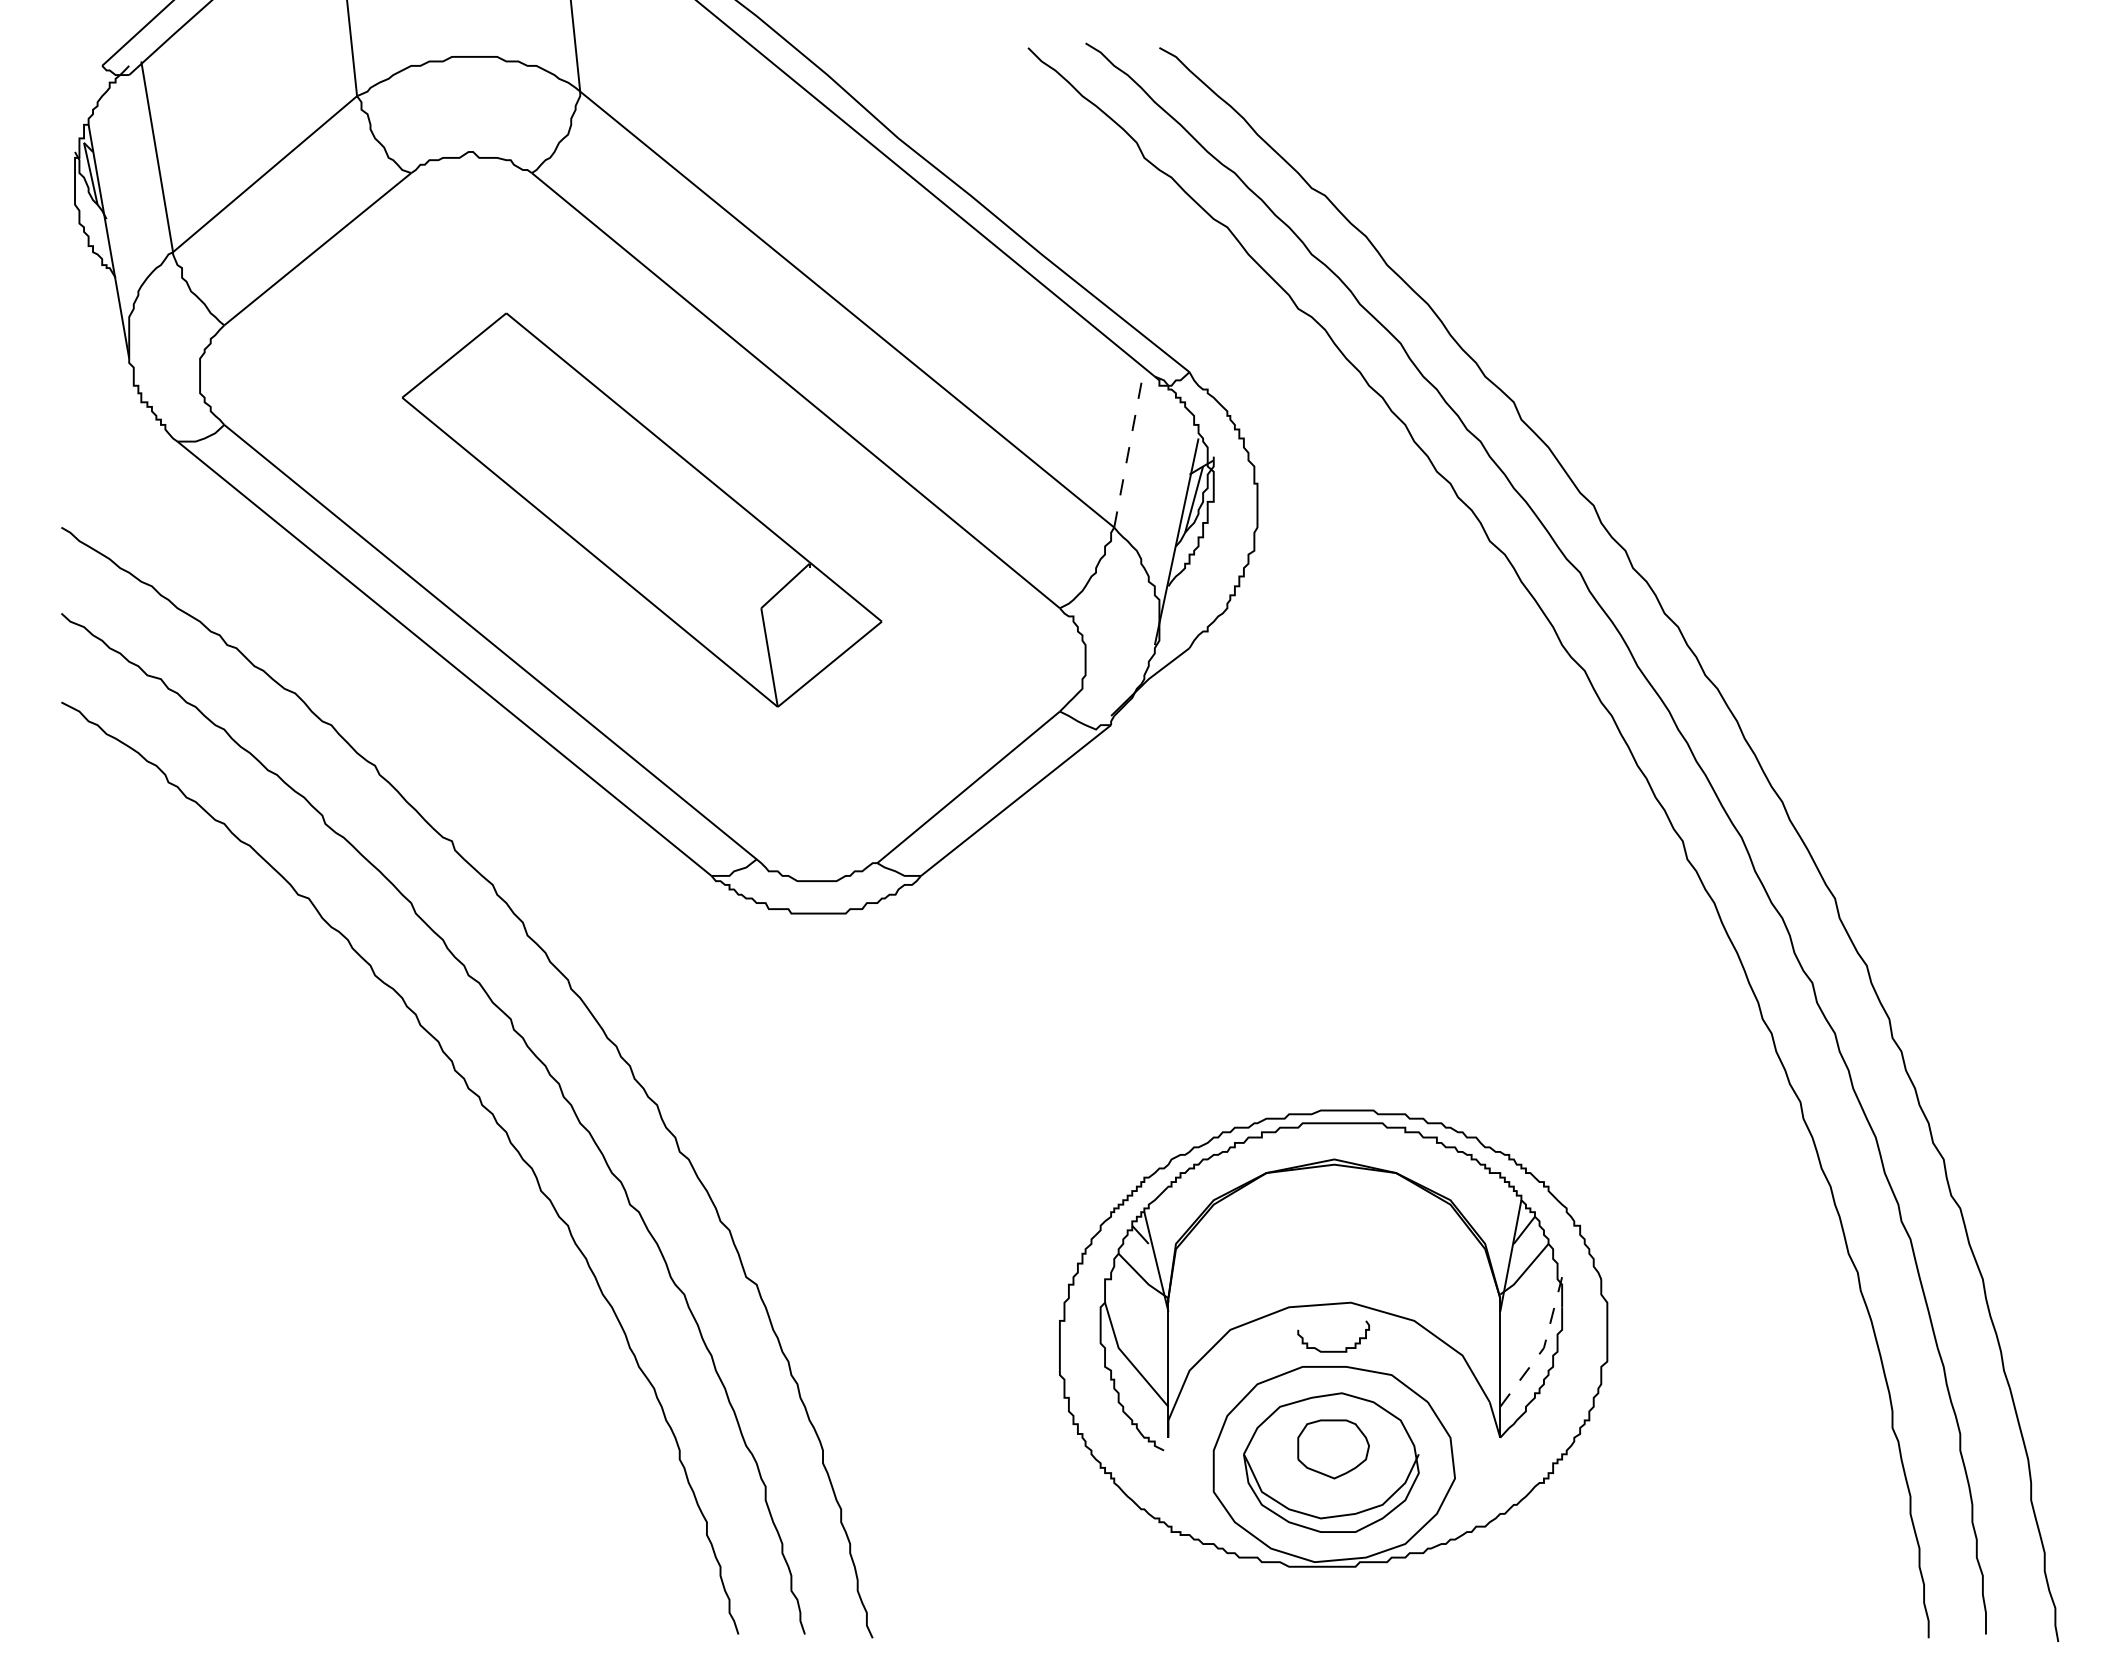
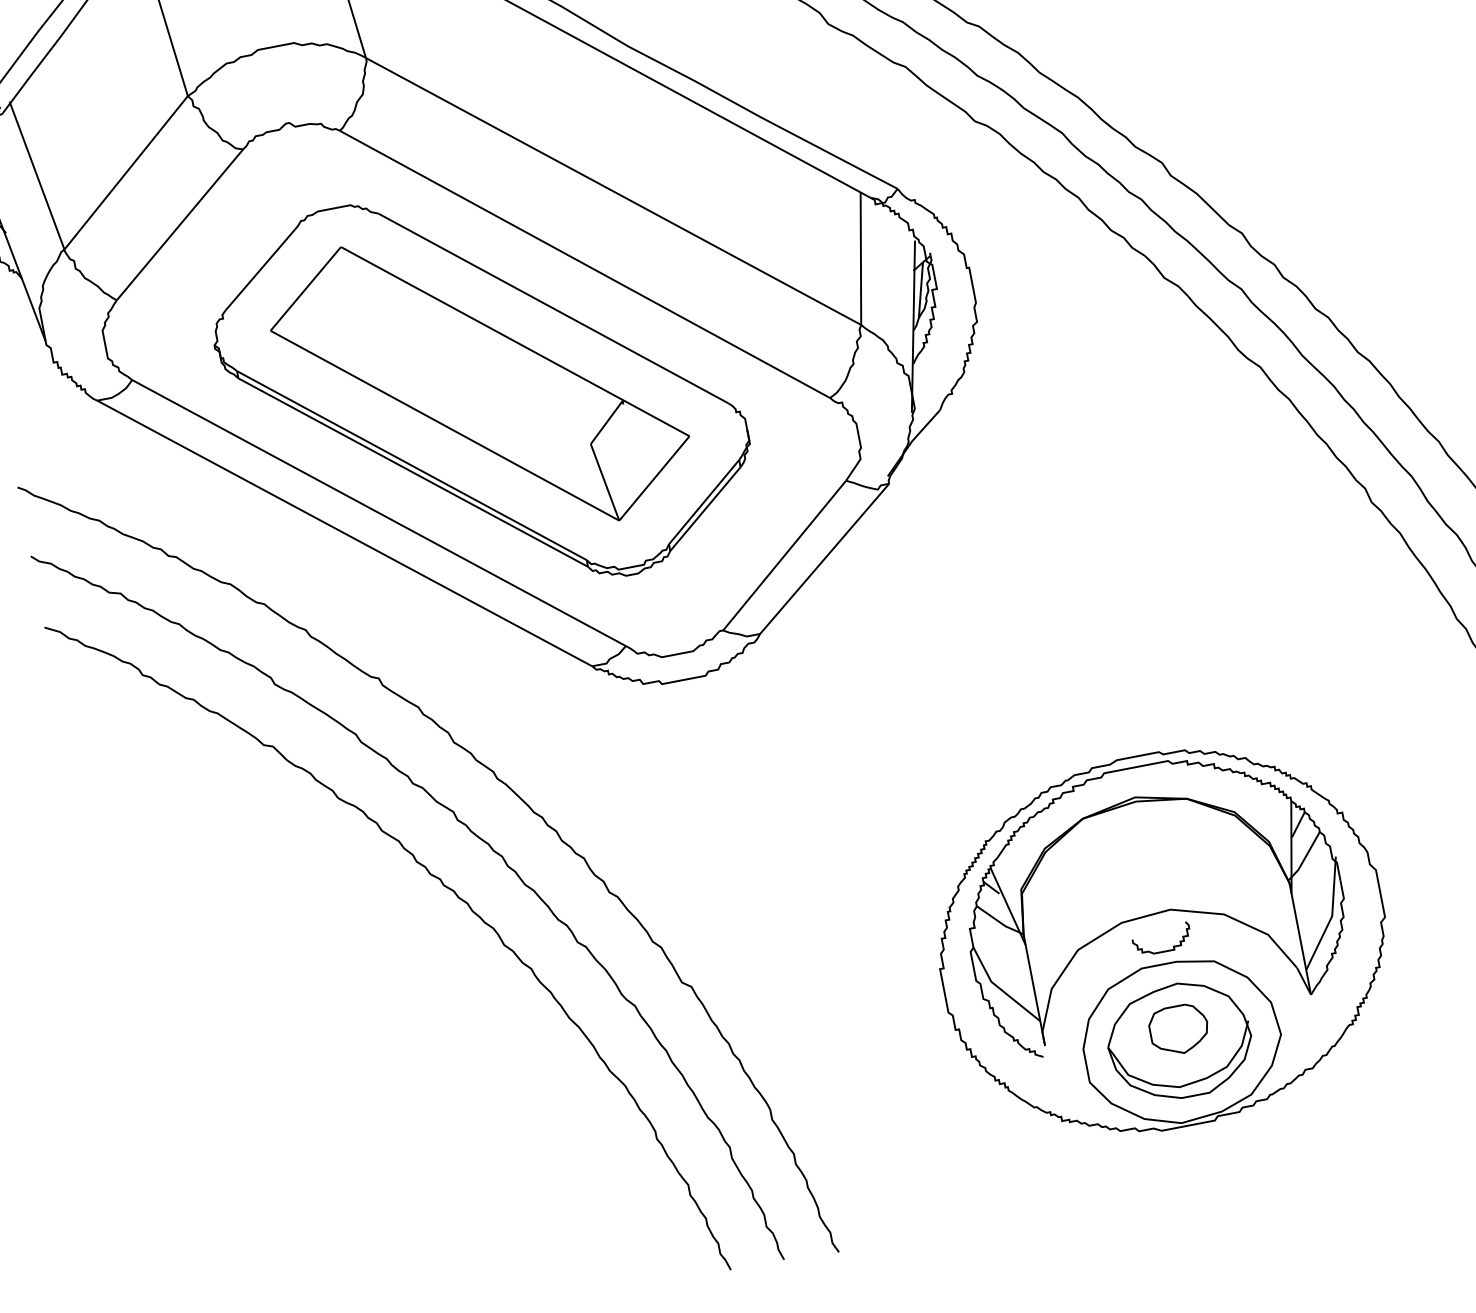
line: (1129, 447) -> (861, 258), dashed -> solid
part: (641, 519) -> (481, 391), added
line: (1543, 1348) -> (1331, 916), dashed -> solid

